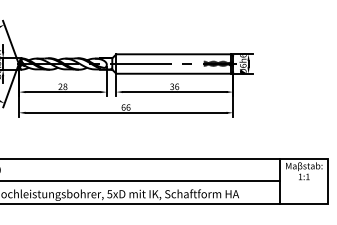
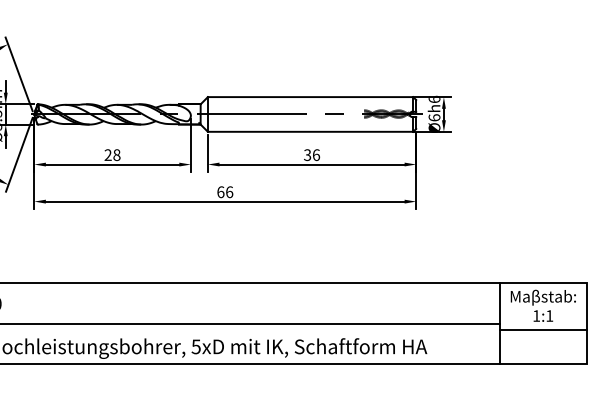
line: (303, 184) -> (542, 329), added

